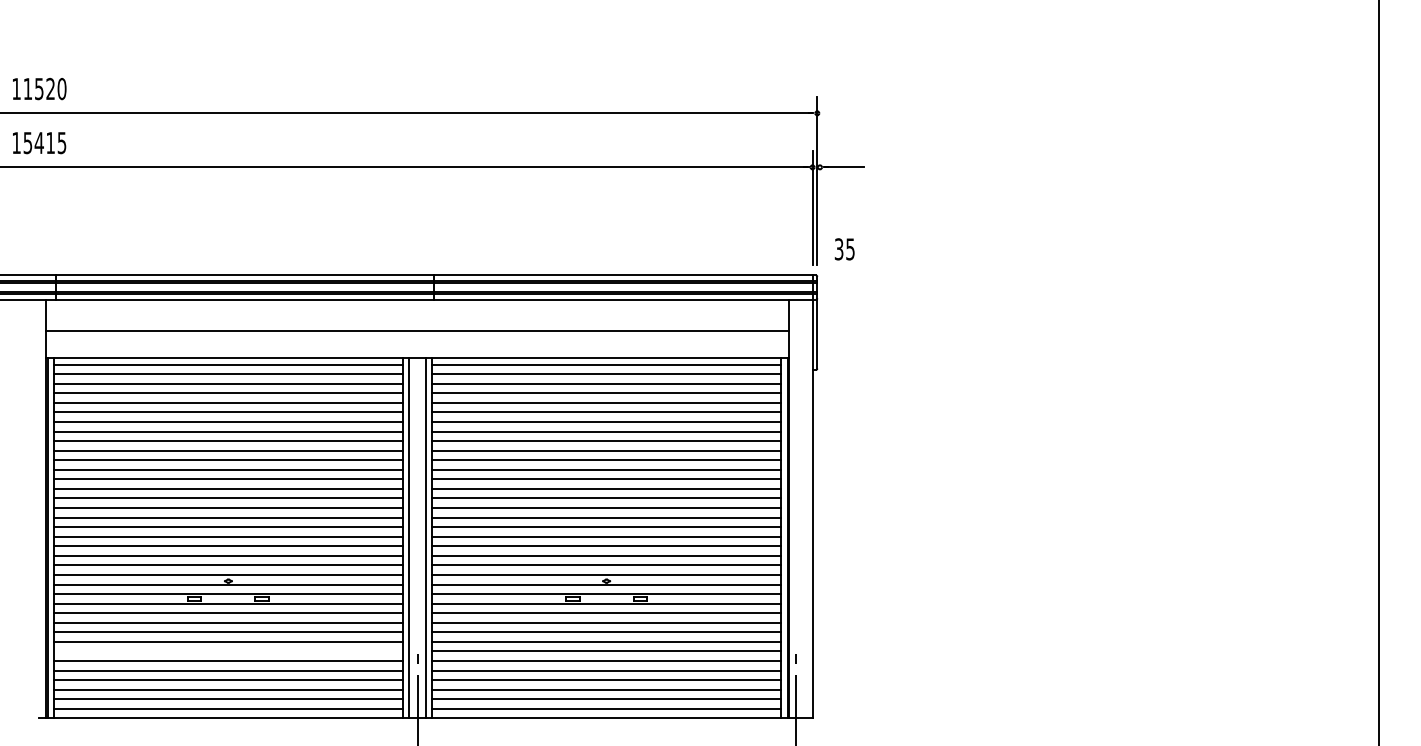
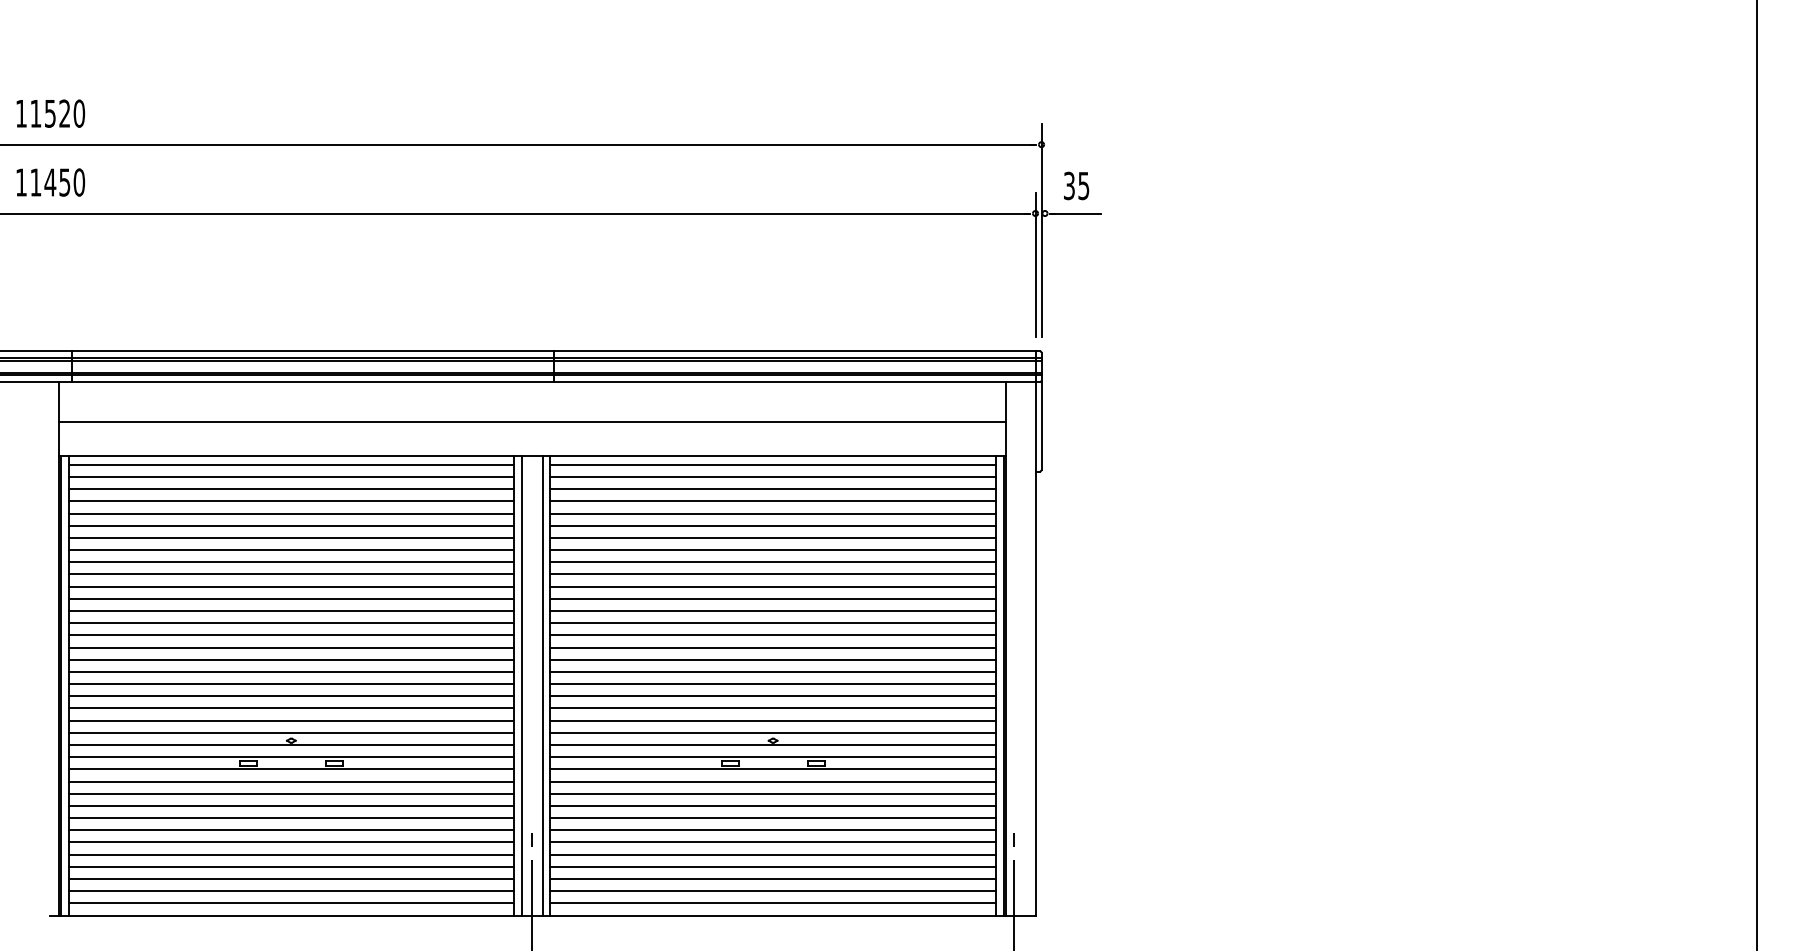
text: (44, 143) -> (57, 182), 15415 -> 11450
text: (844, 248) -> (1076, 185), moved
line: (228, 651) -> (291, 830), added

